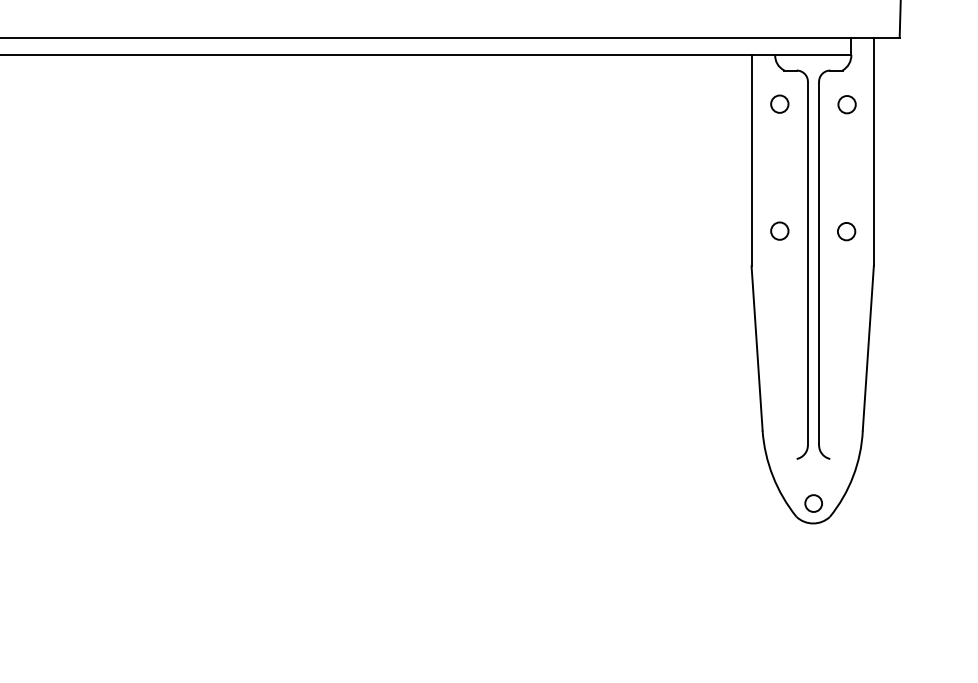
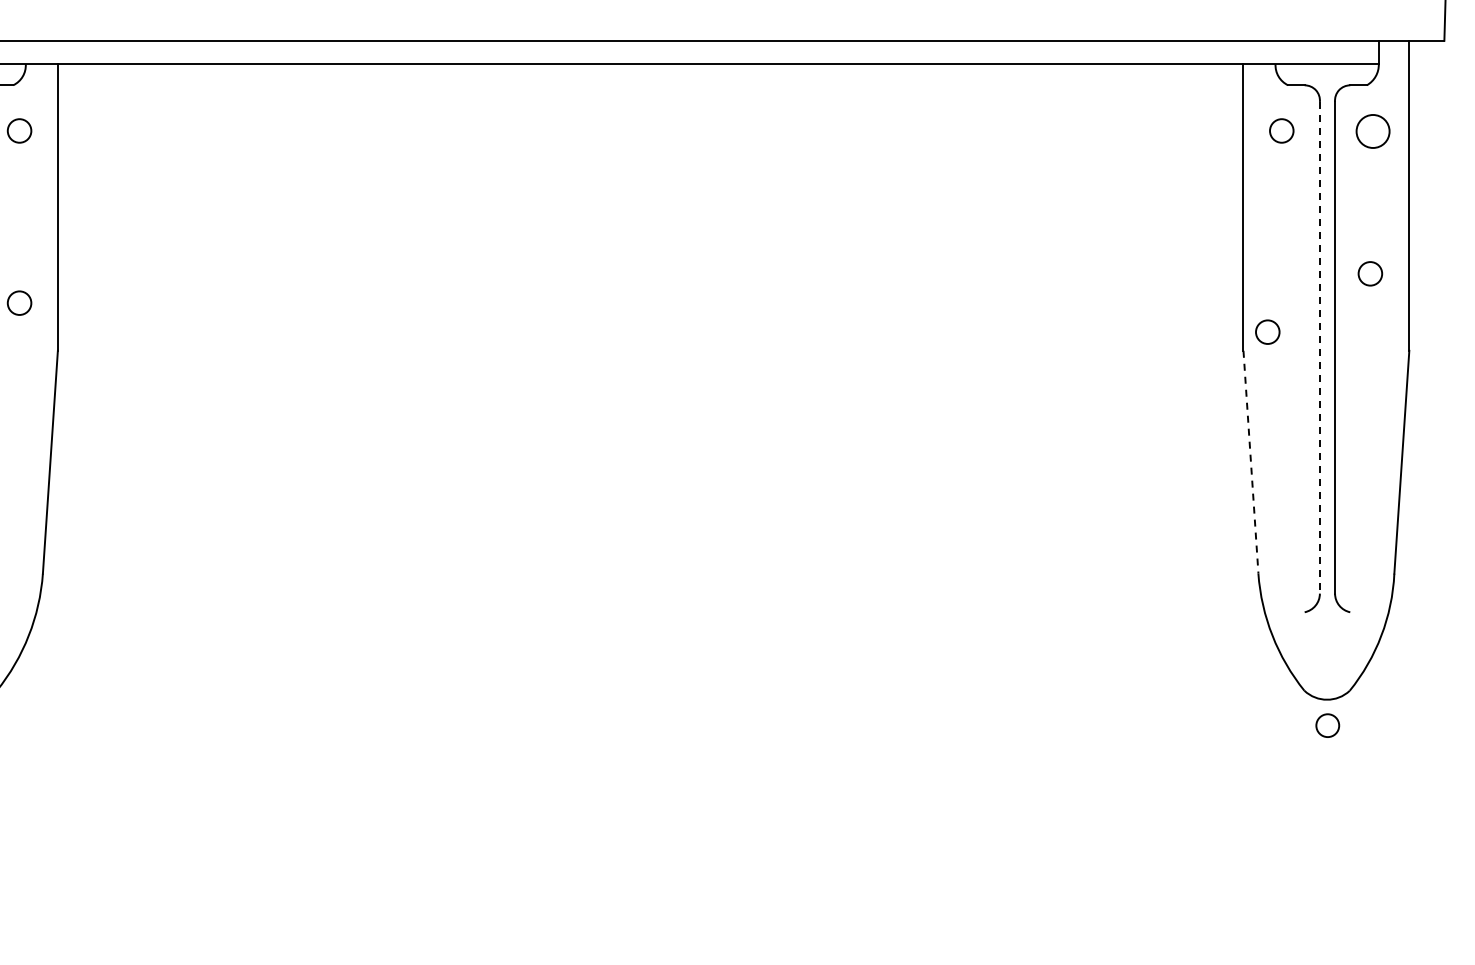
circle: (846, 104) -> (1372, 131), size x1.4
circle: (779, 230) -> (1267, 331), moved
circle: (846, 231) -> (1370, 273), moved
line: (807, 263) -> (1319, 347), solid -> dashed
line: (756, 348) -> (1250, 462), solid -> dashed
circle: (813, 503) -> (1327, 725), moved

